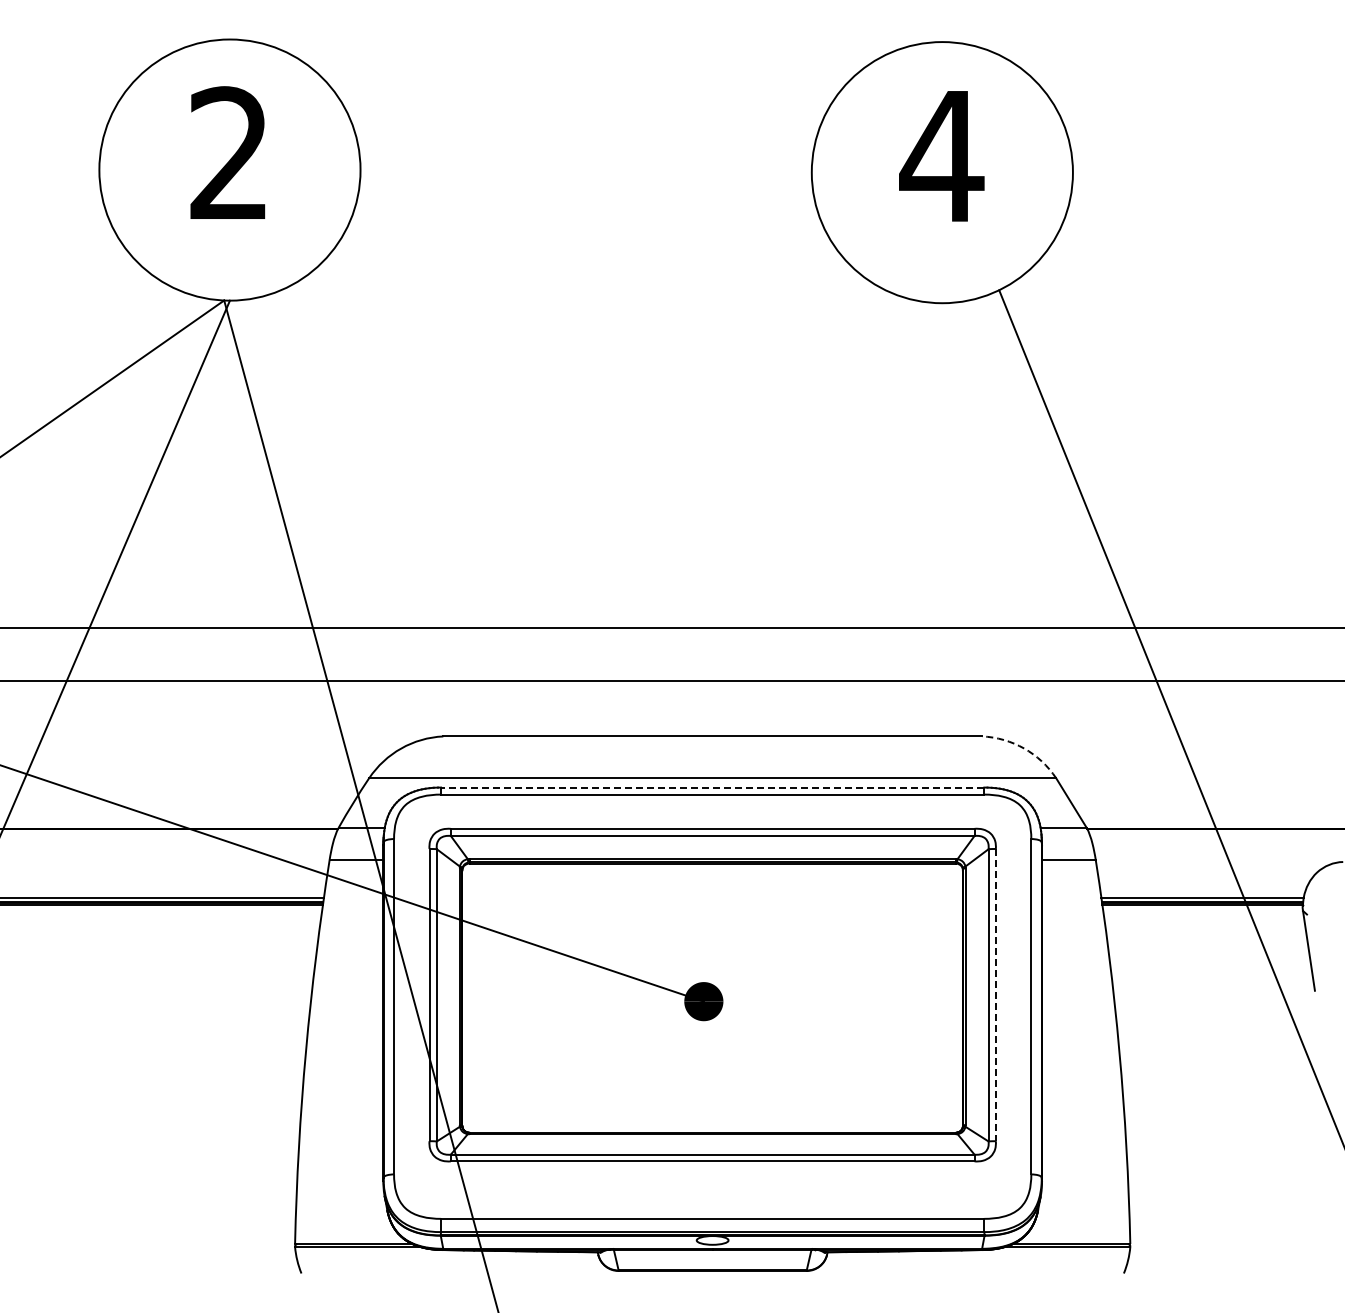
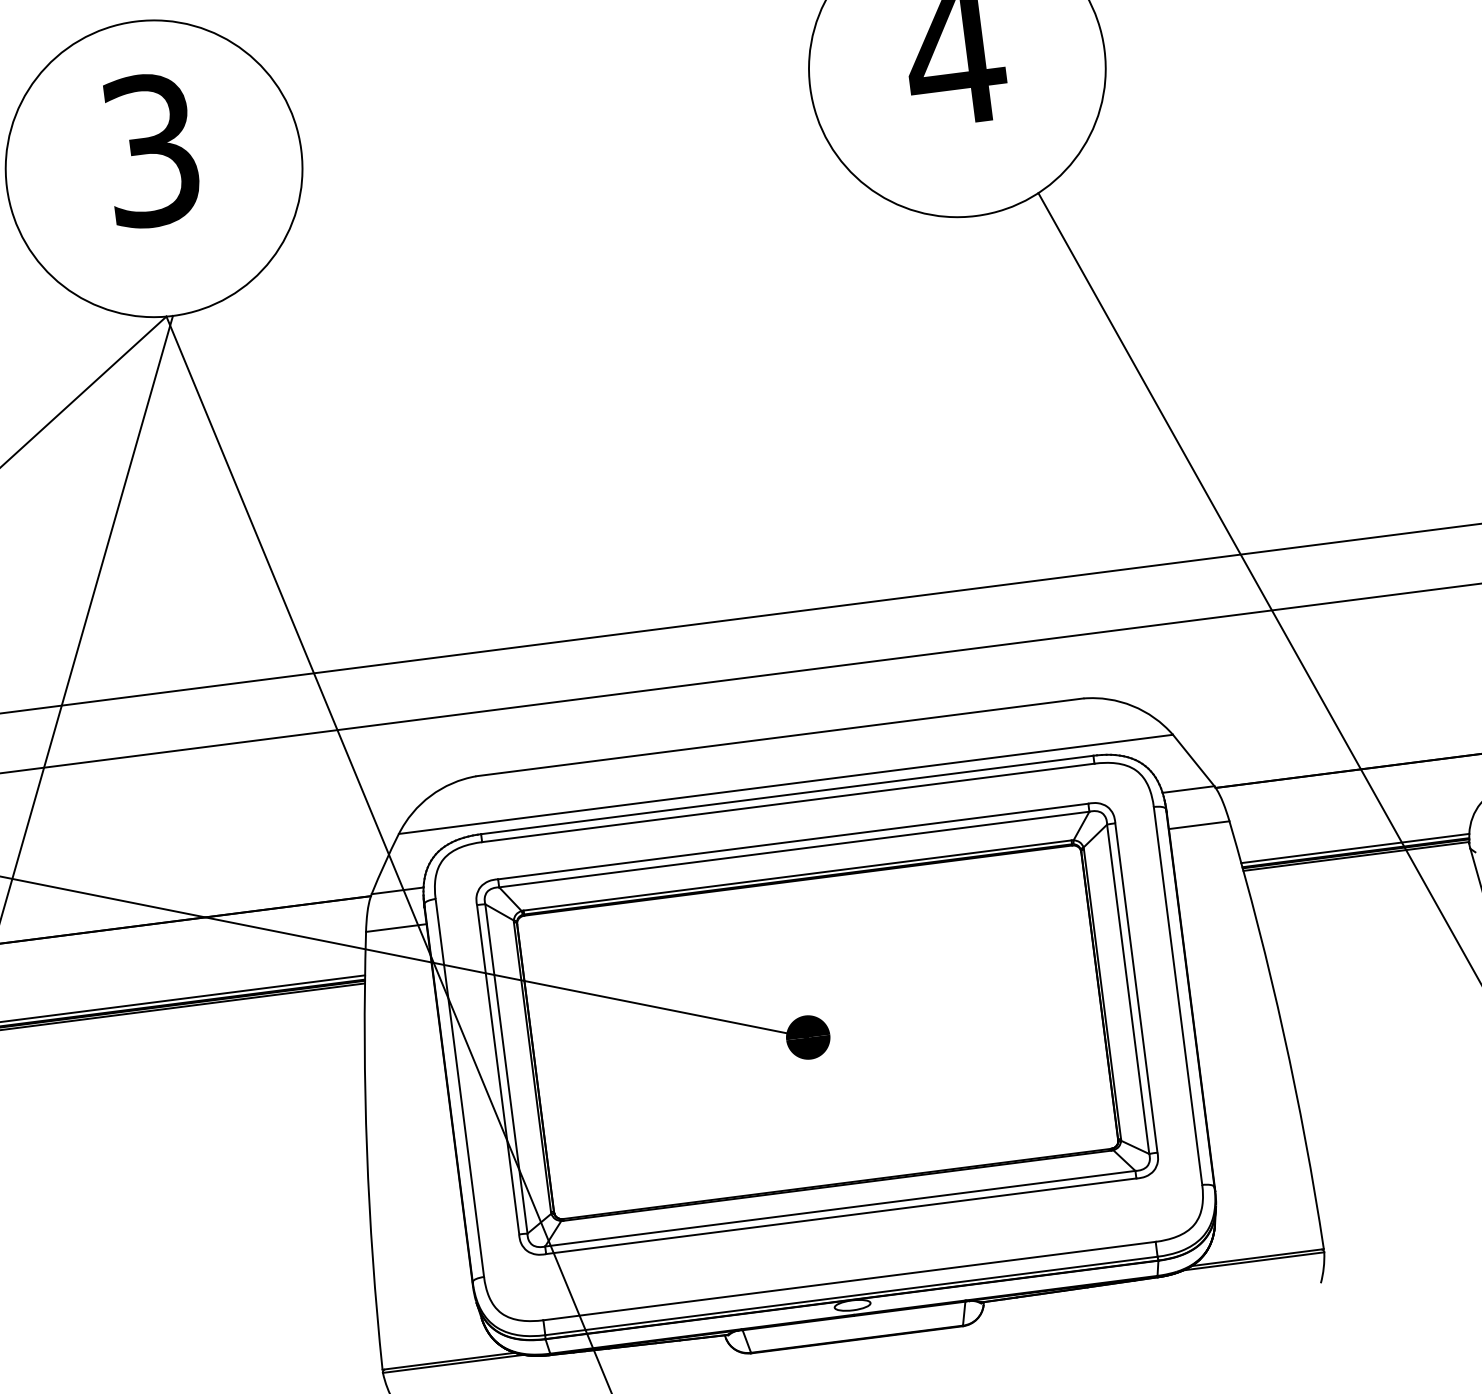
text: (229, 153) -> (151, 150), 2 -> 3
arc: (1024, 748) -> (1133, 705), dashed -> solid
line: (712, 787) -> (787, 794), dashed -> solid
line: (995, 995) -> (1136, 988), dashed -> solid

